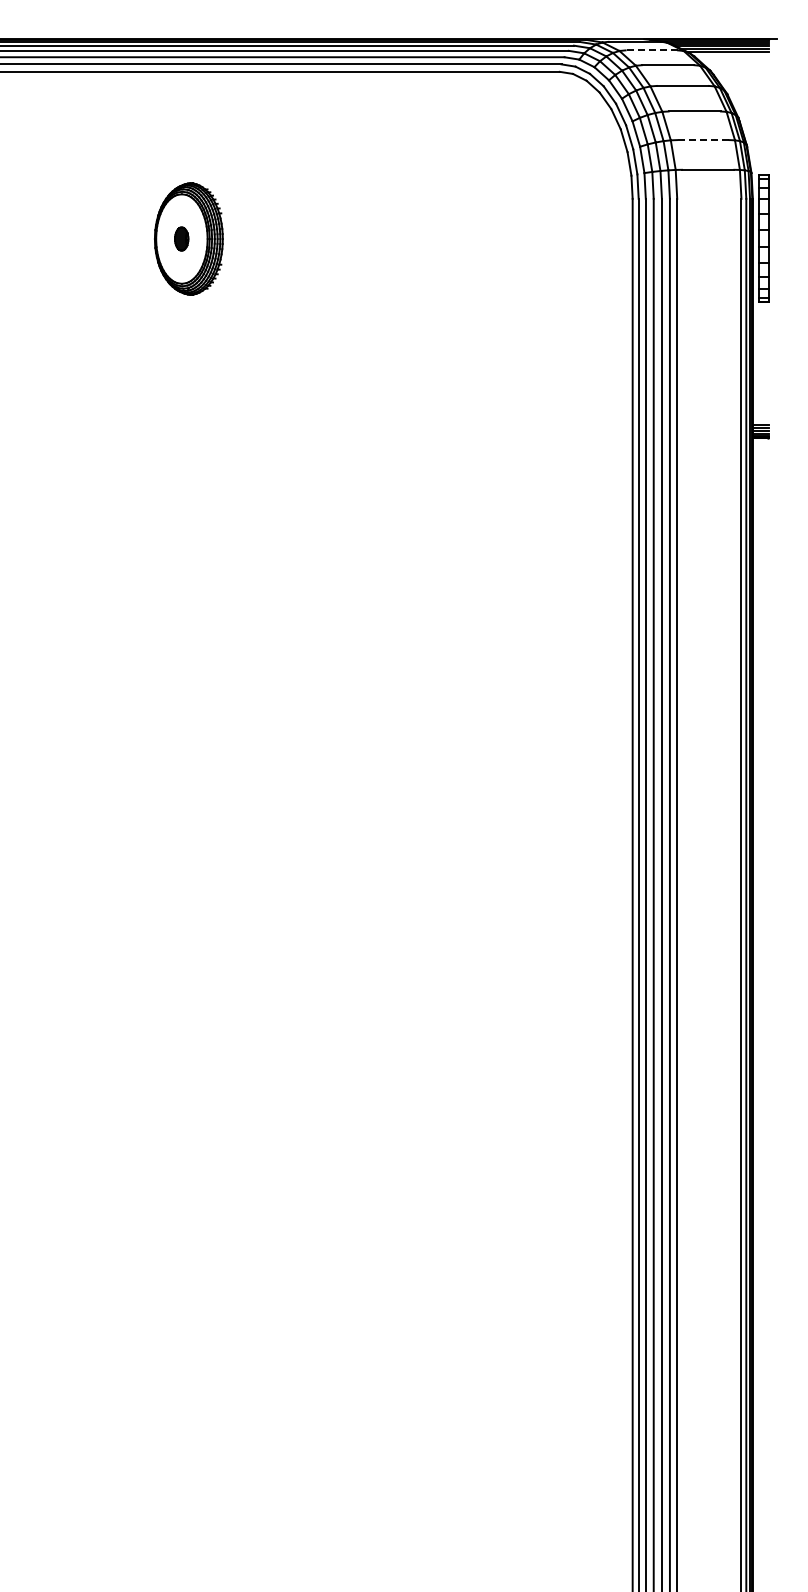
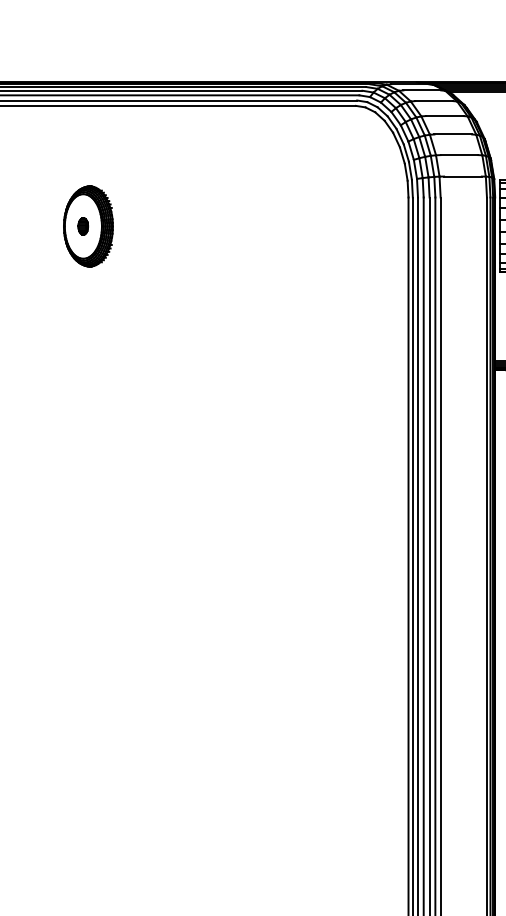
line: (651, 50) -> (422, 90), dashed -> solid
line: (702, 140) -> (458, 155), dashed -> solid

